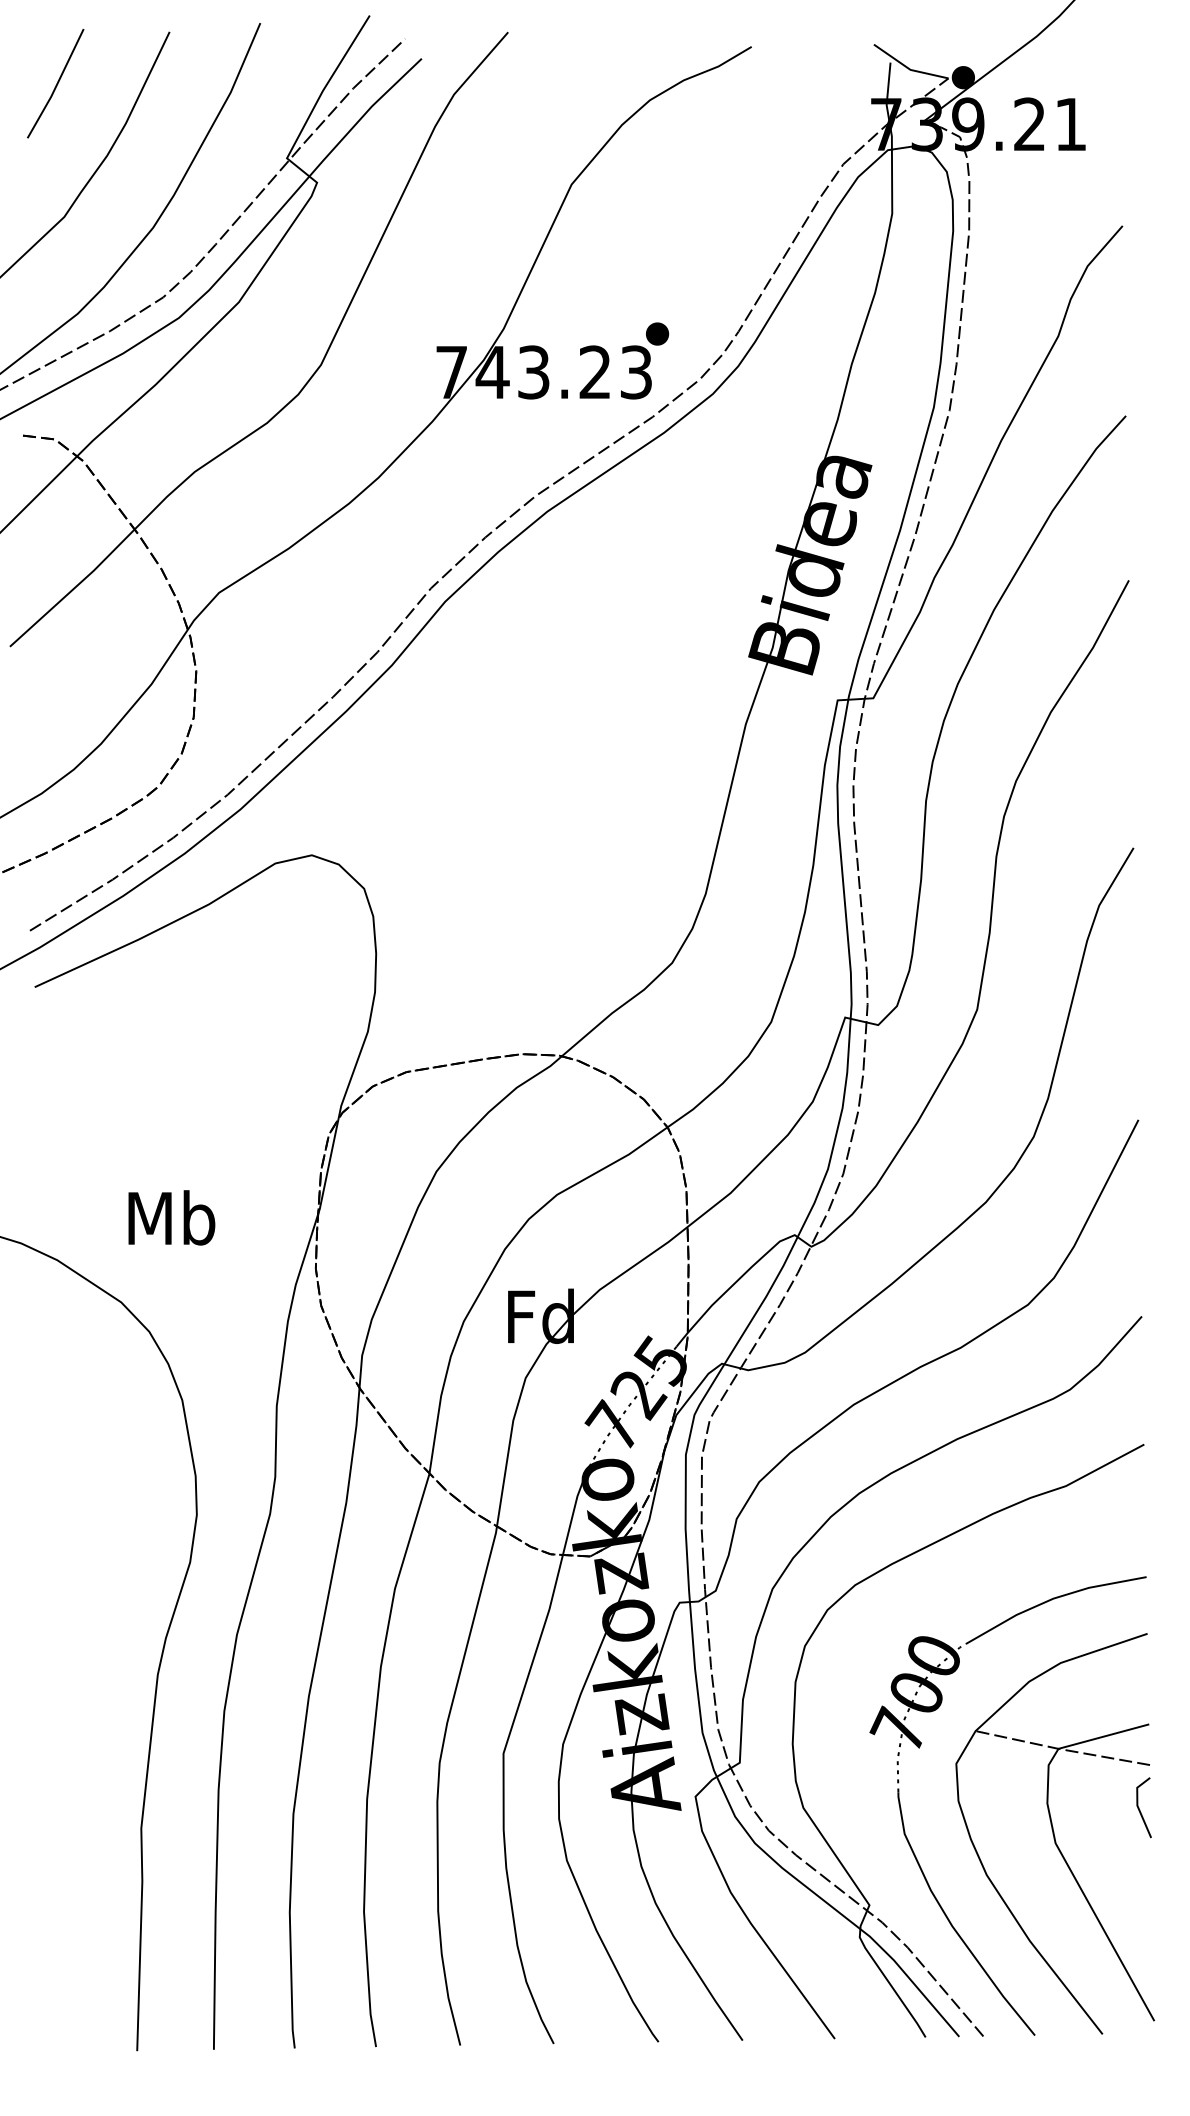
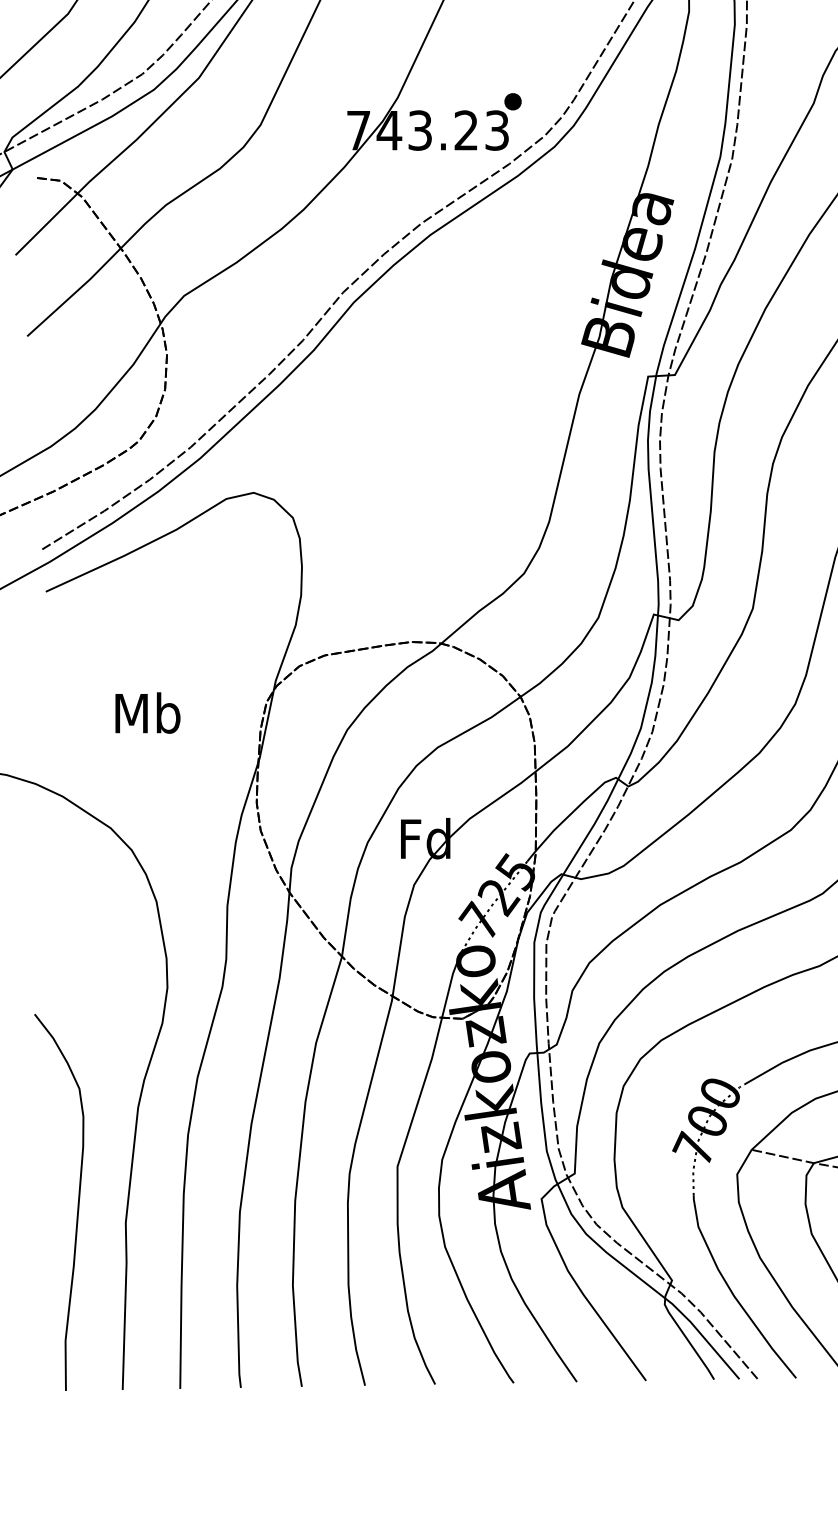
text: (171, 1217) -> (147, 712), moved
curve: (77, 1801) -> (77, 1202), added

